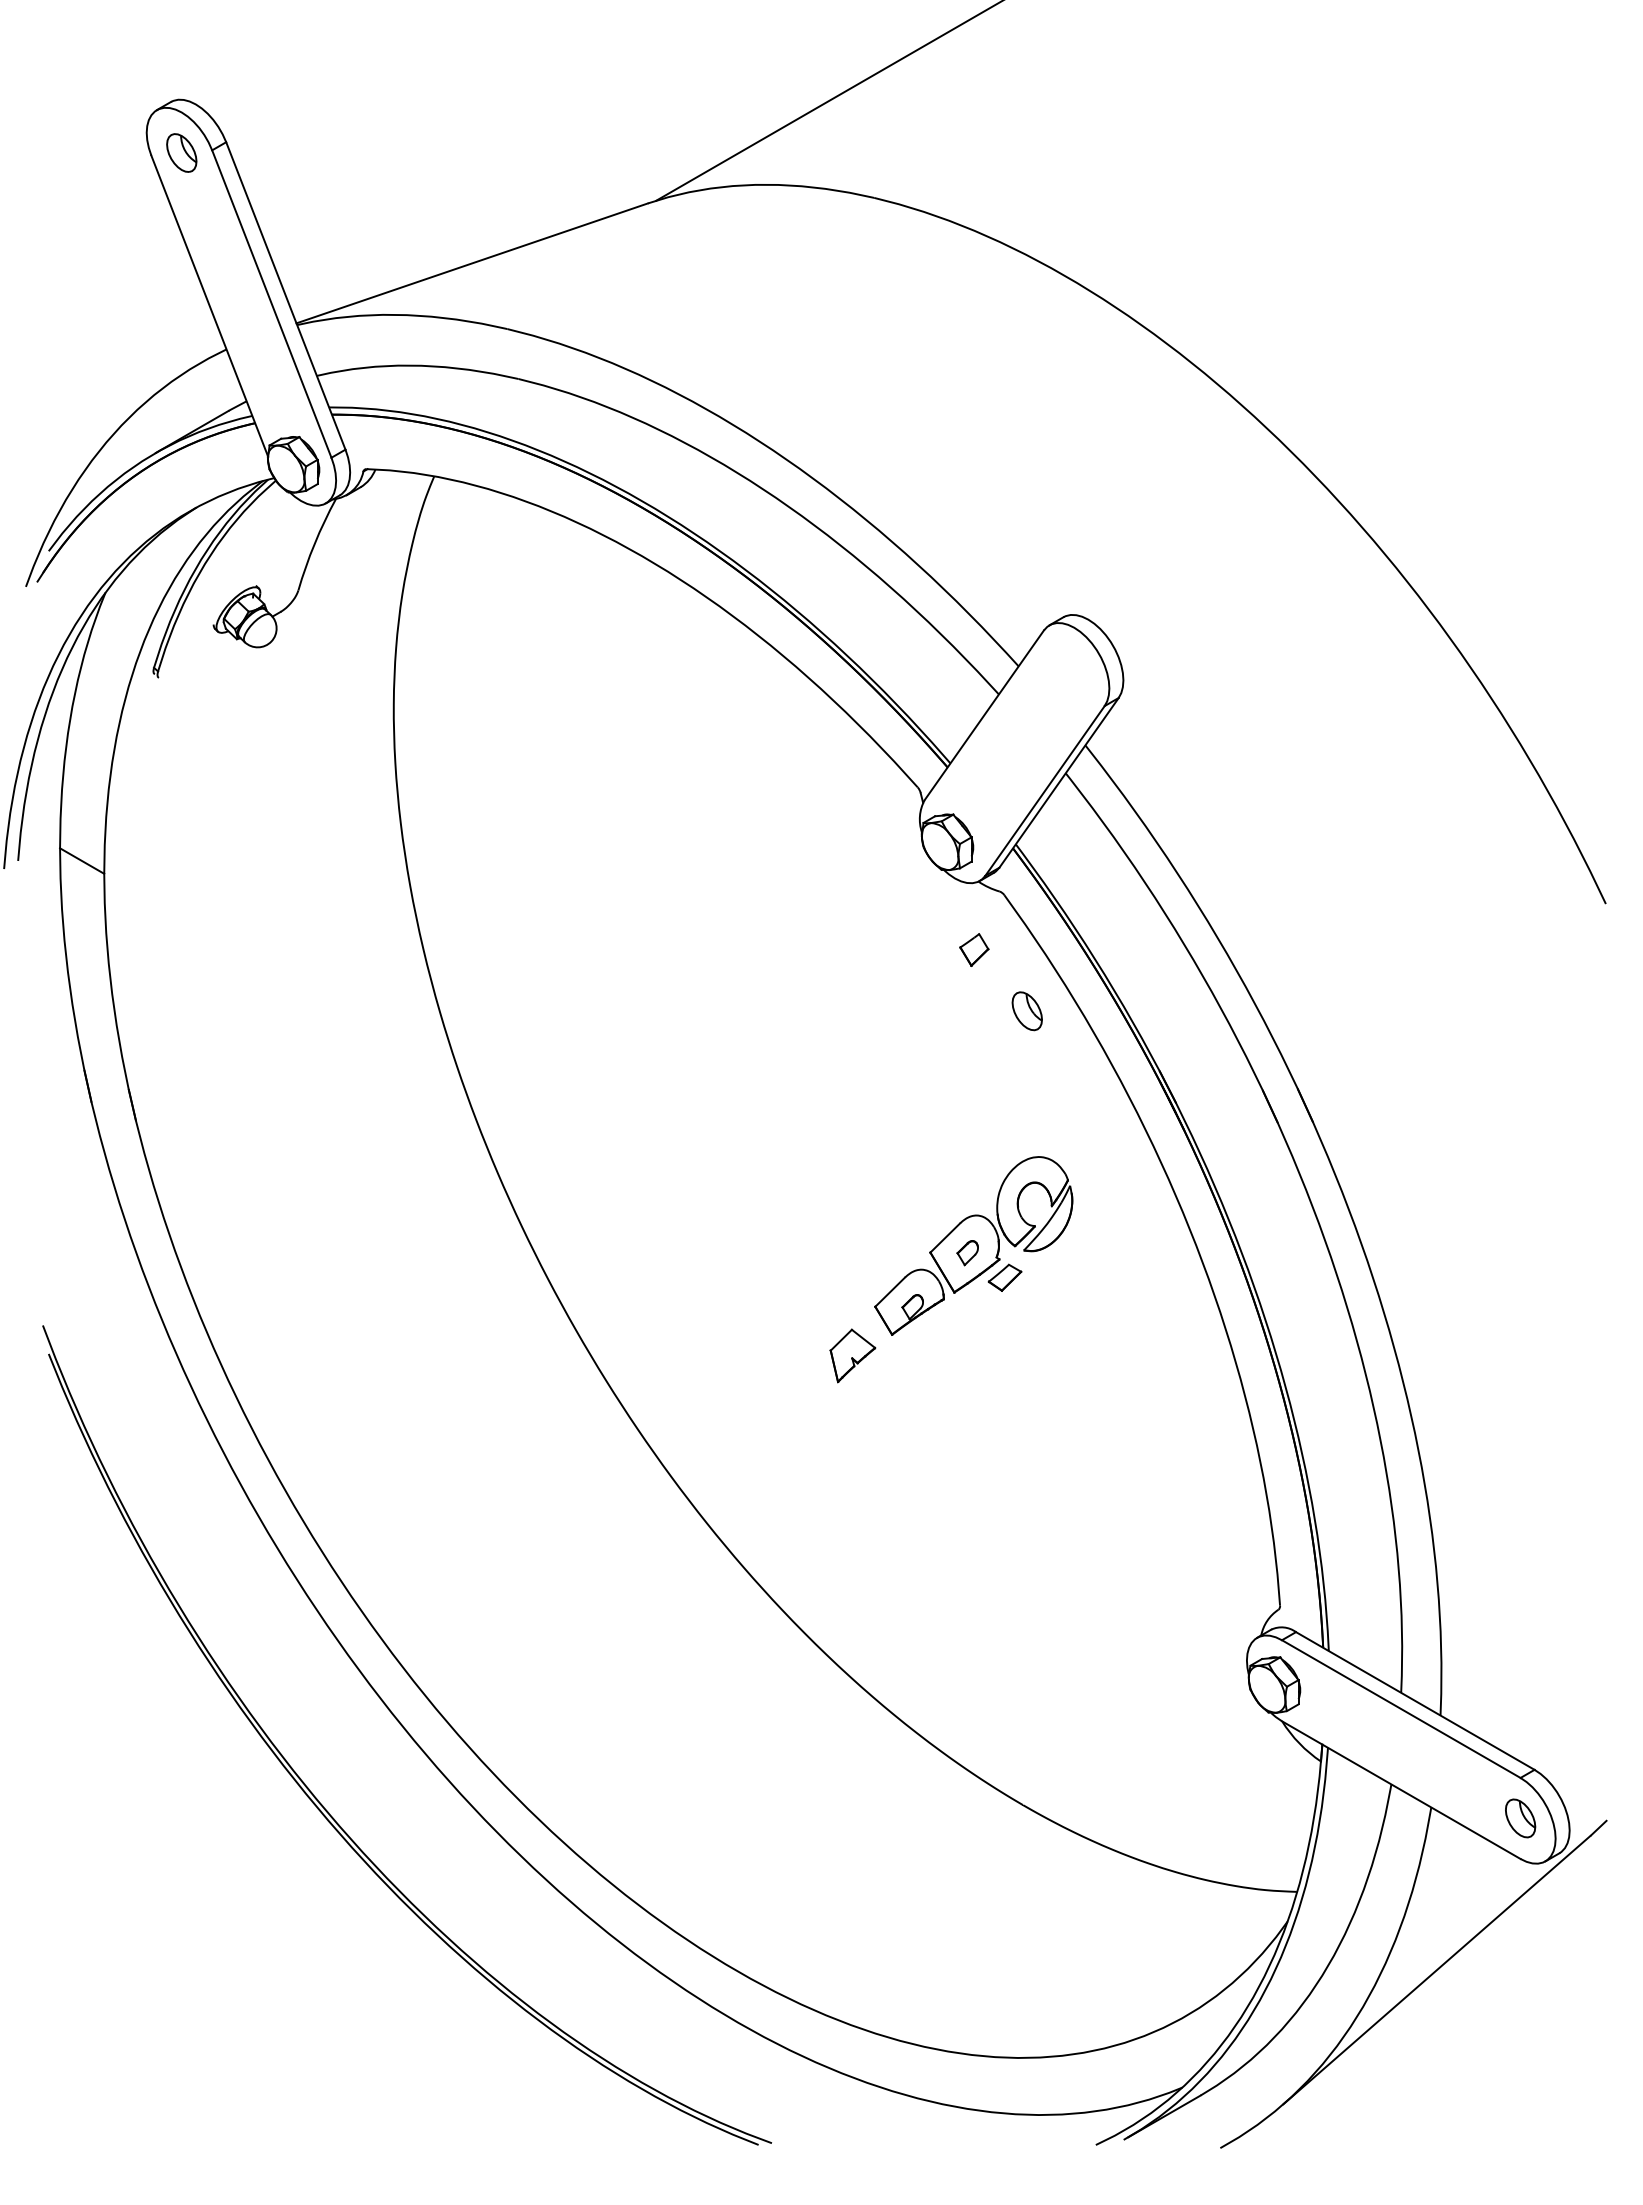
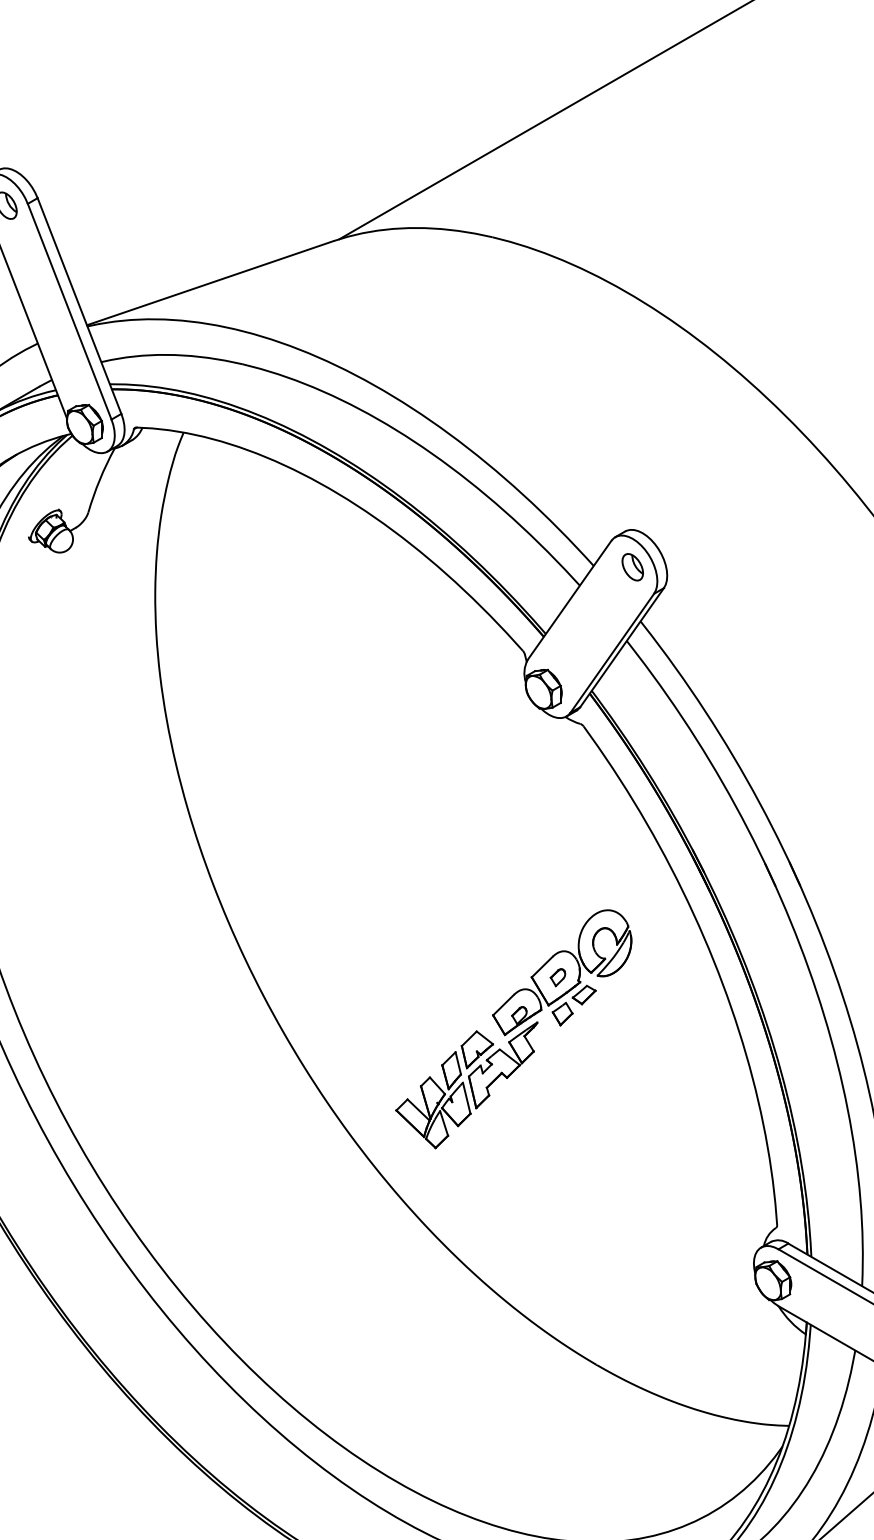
part: (974, 949) -> (562, 1013), moved
part: (1026, 1011) -> (632, 567), moved
part: (837, 1406) -> (466, 1085), added

